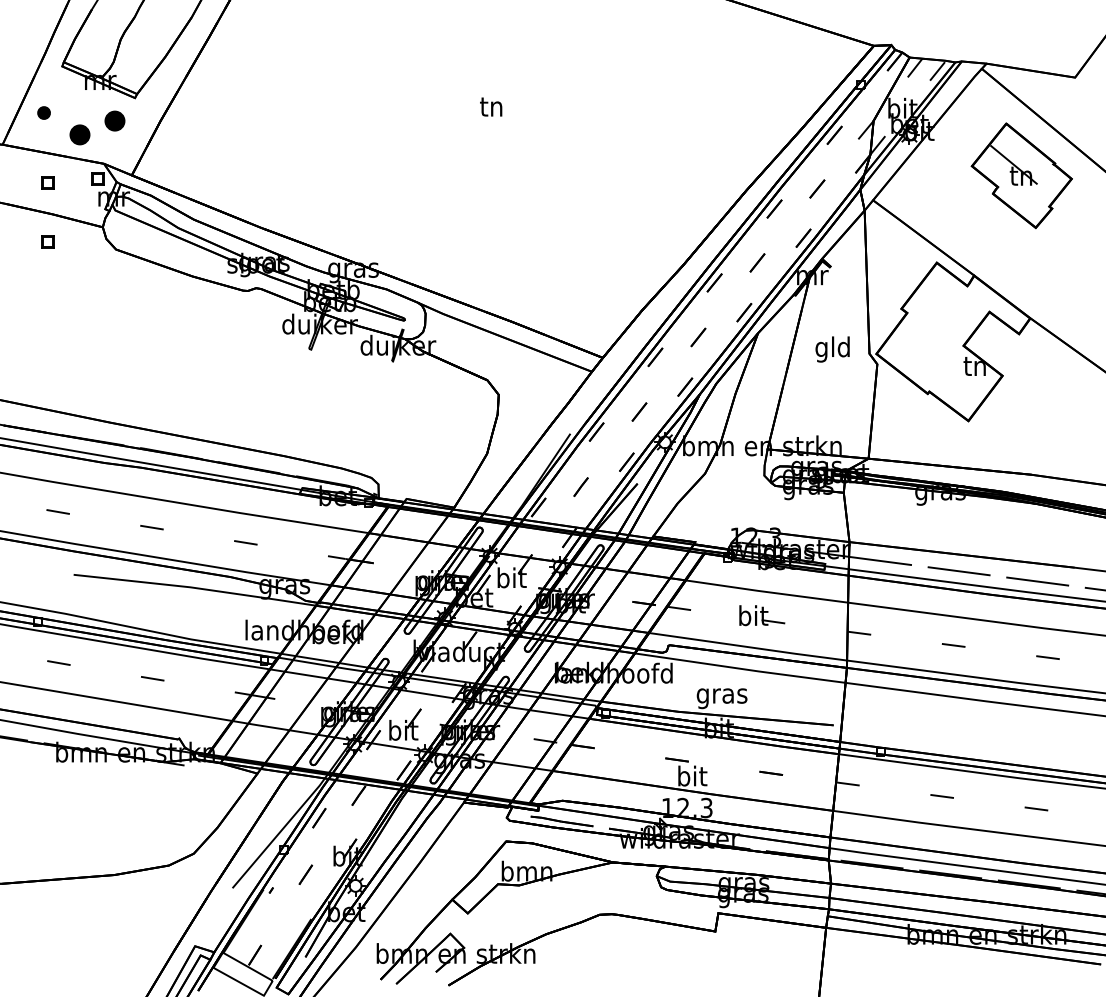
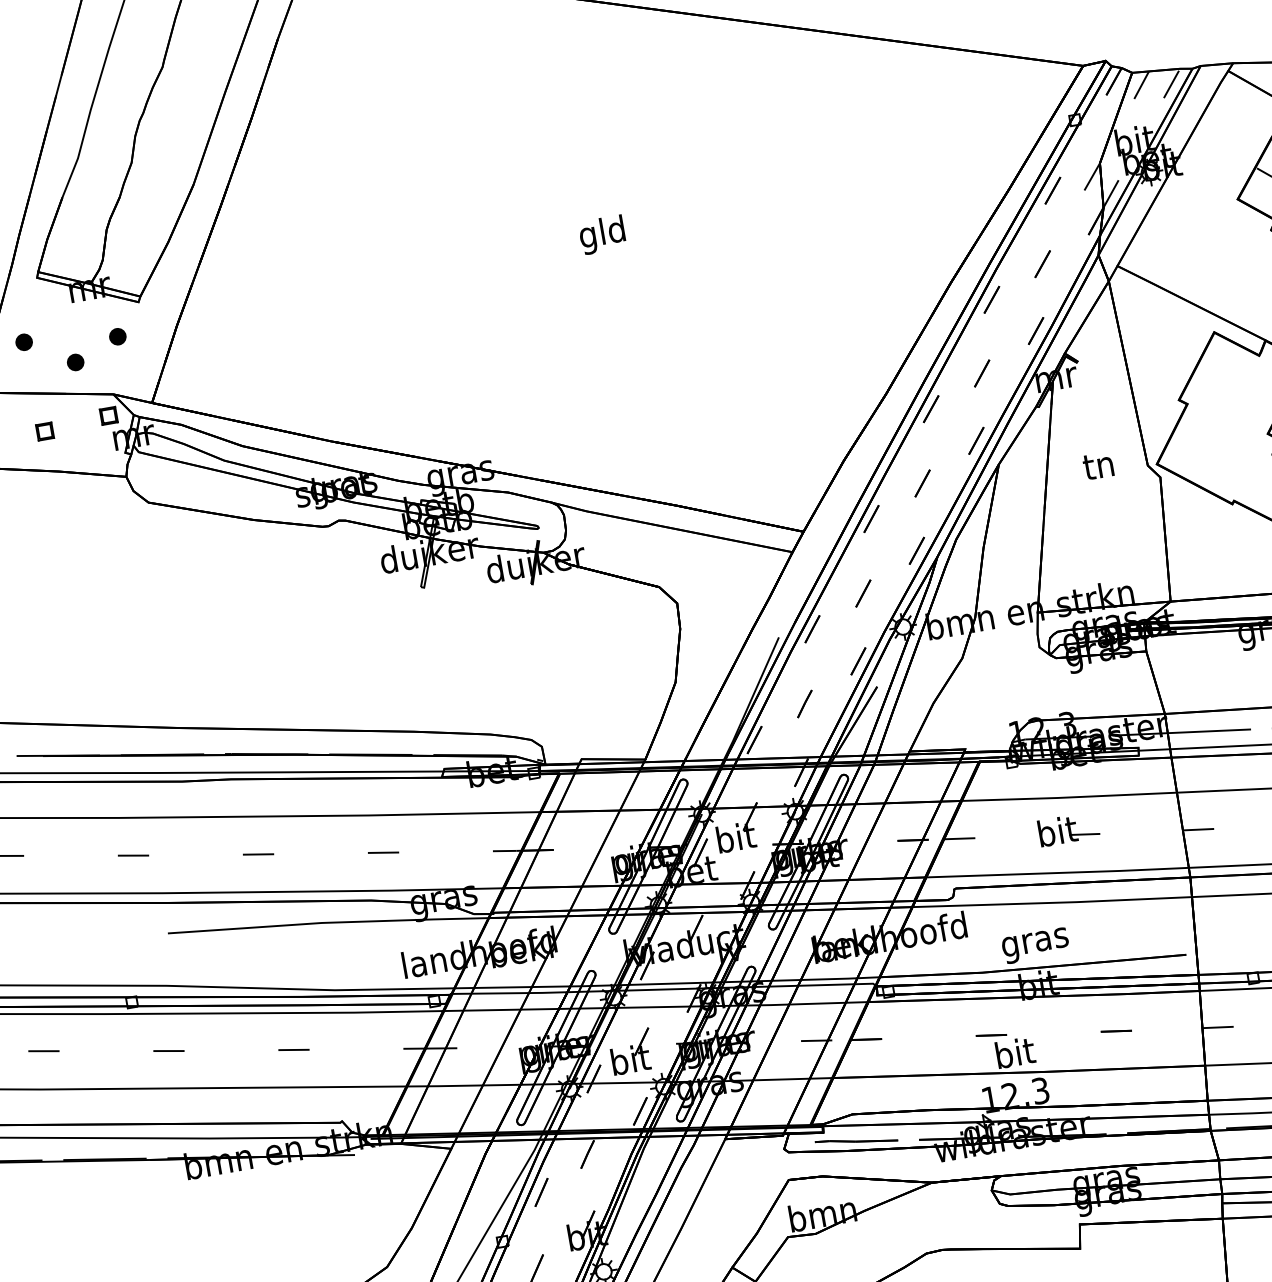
text: (491, 109) -> (602, 235), tn -> gld
part: (114, 121) -> (117, 337), size x0.62
part: (79, 134) -> (74, 362), size x0.62
part: (47, 241) -> (57, 507), removed
text: (832, 349) -> (1098, 468), gld -> tn

